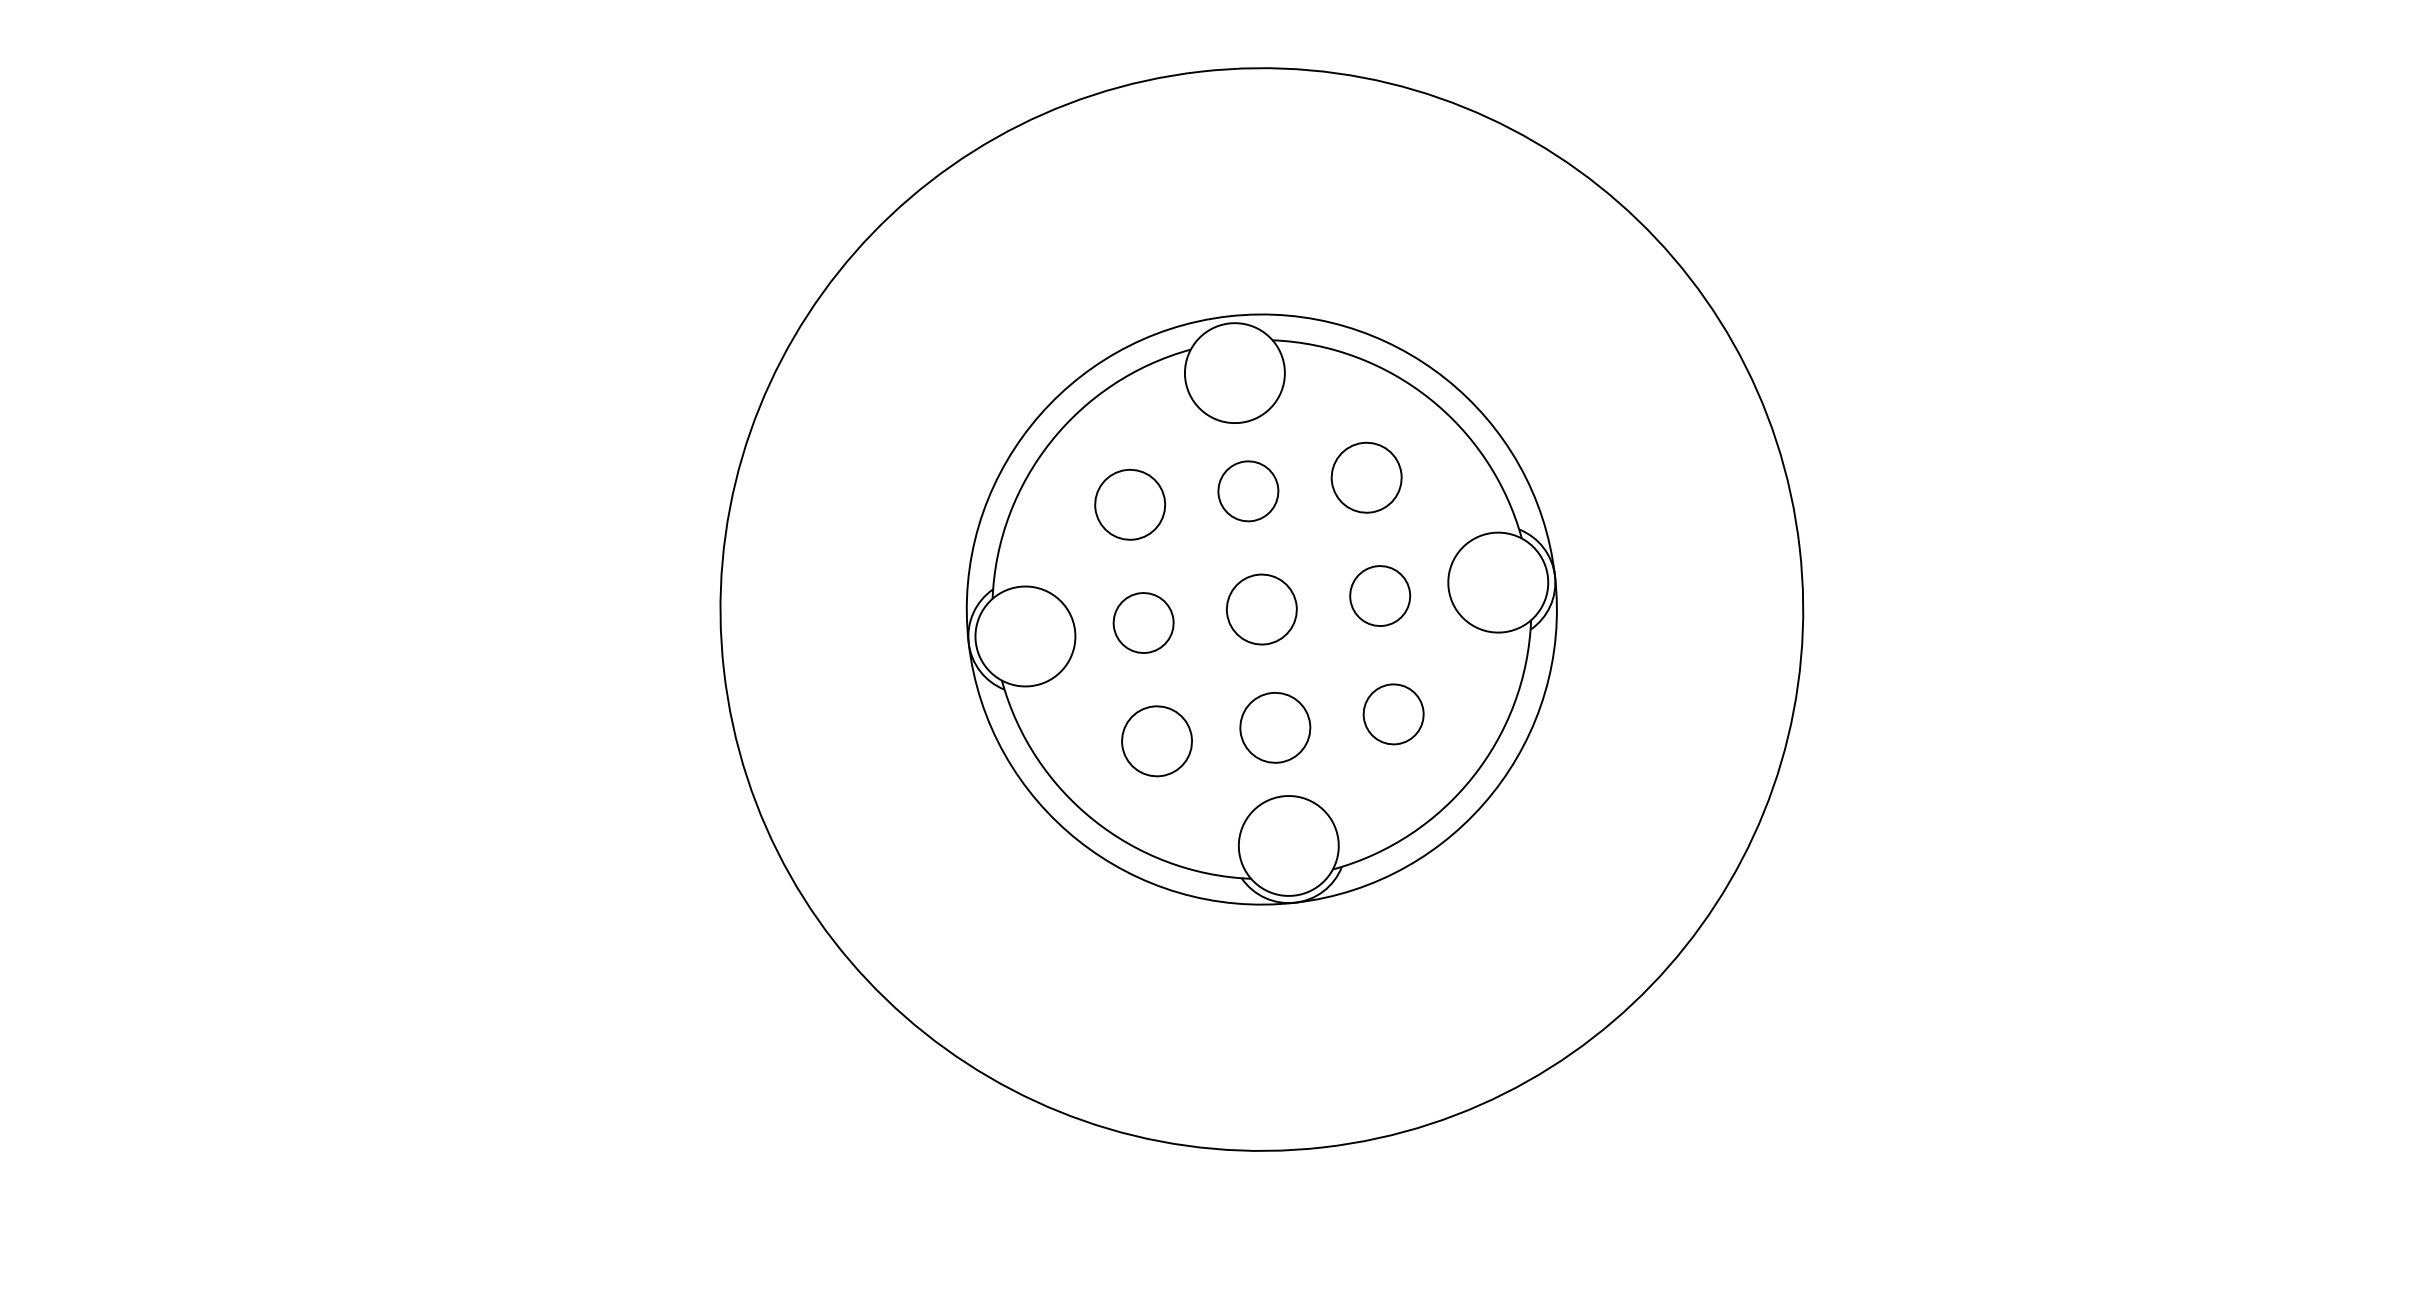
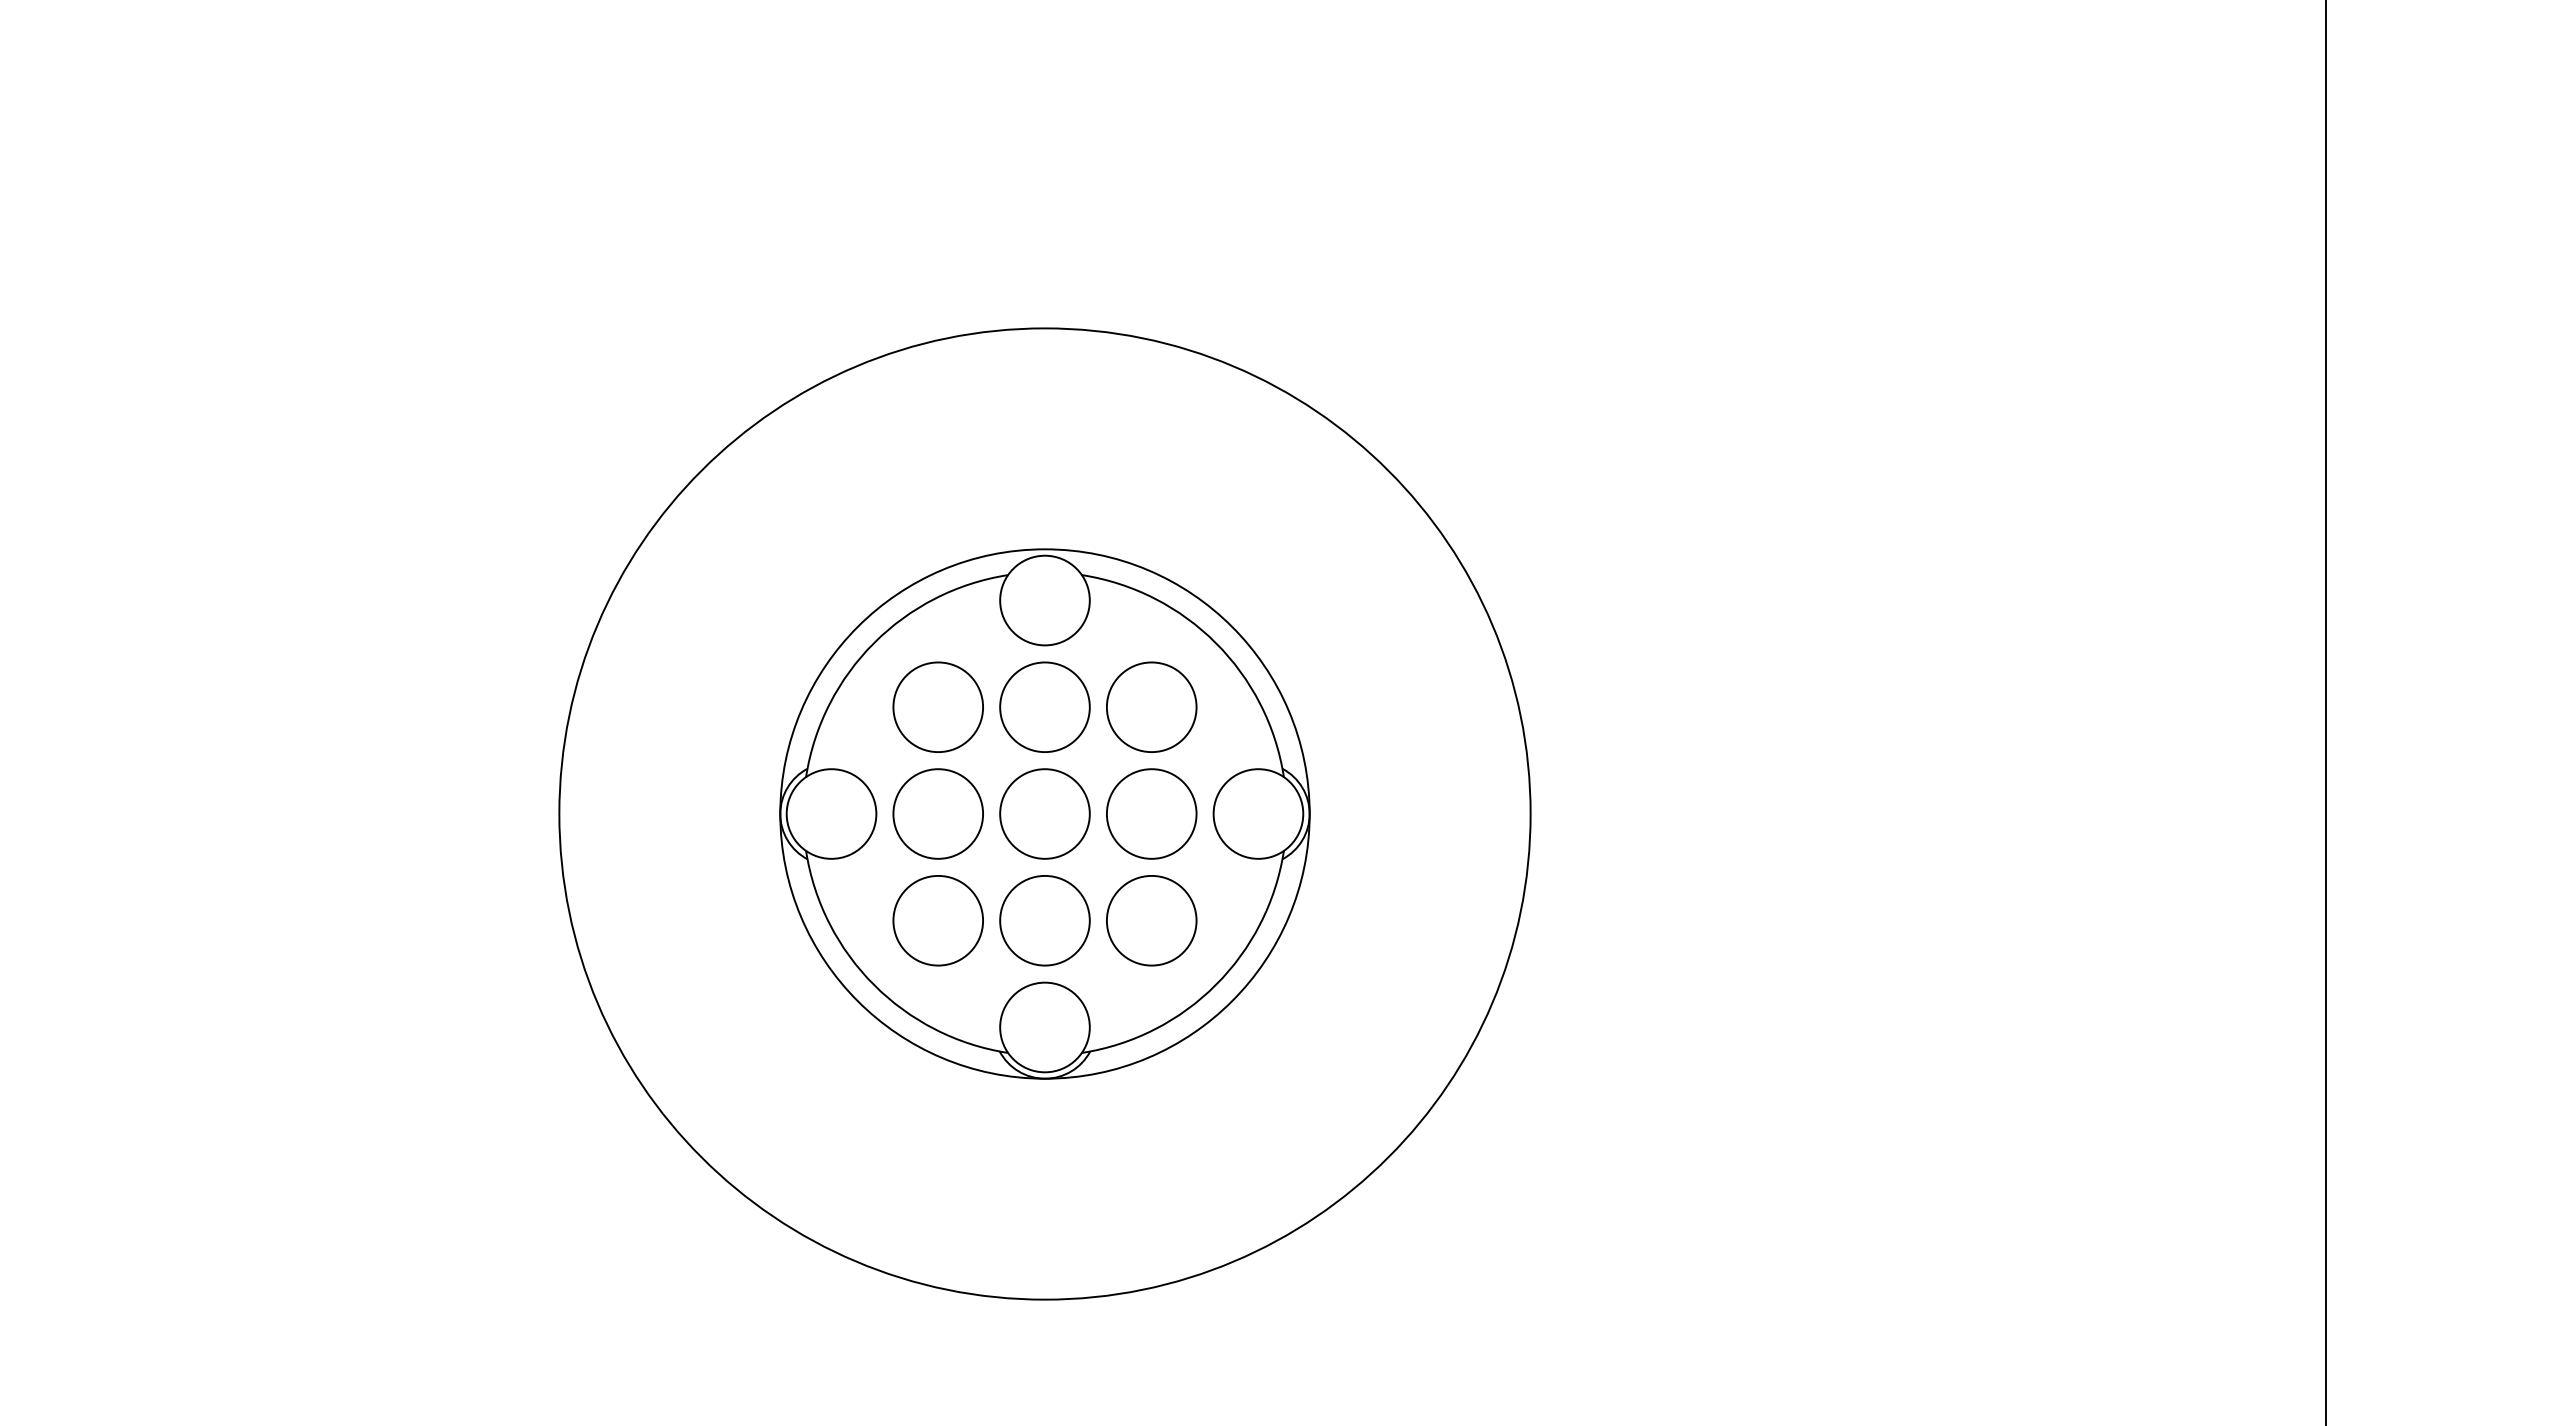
circle: (1366, 477) -> (1151, 706), size x1.43
circle: (1247, 491) -> (1044, 707), size x1.67
circle: (1130, 505) -> (938, 707), size x1.43
circle: (1379, 595) -> (1151, 813), size x1.67
circle: (1261, 609) -> (1044, 813), size x1.43
circle: (1143, 622) -> (938, 813), size x1.67
circle: (1393, 714) -> (1151, 920), size x1.67
circle: (1274, 727) -> (1044, 920), size x1.43
circle: (1156, 741) -> (937, 920), size x1.43

